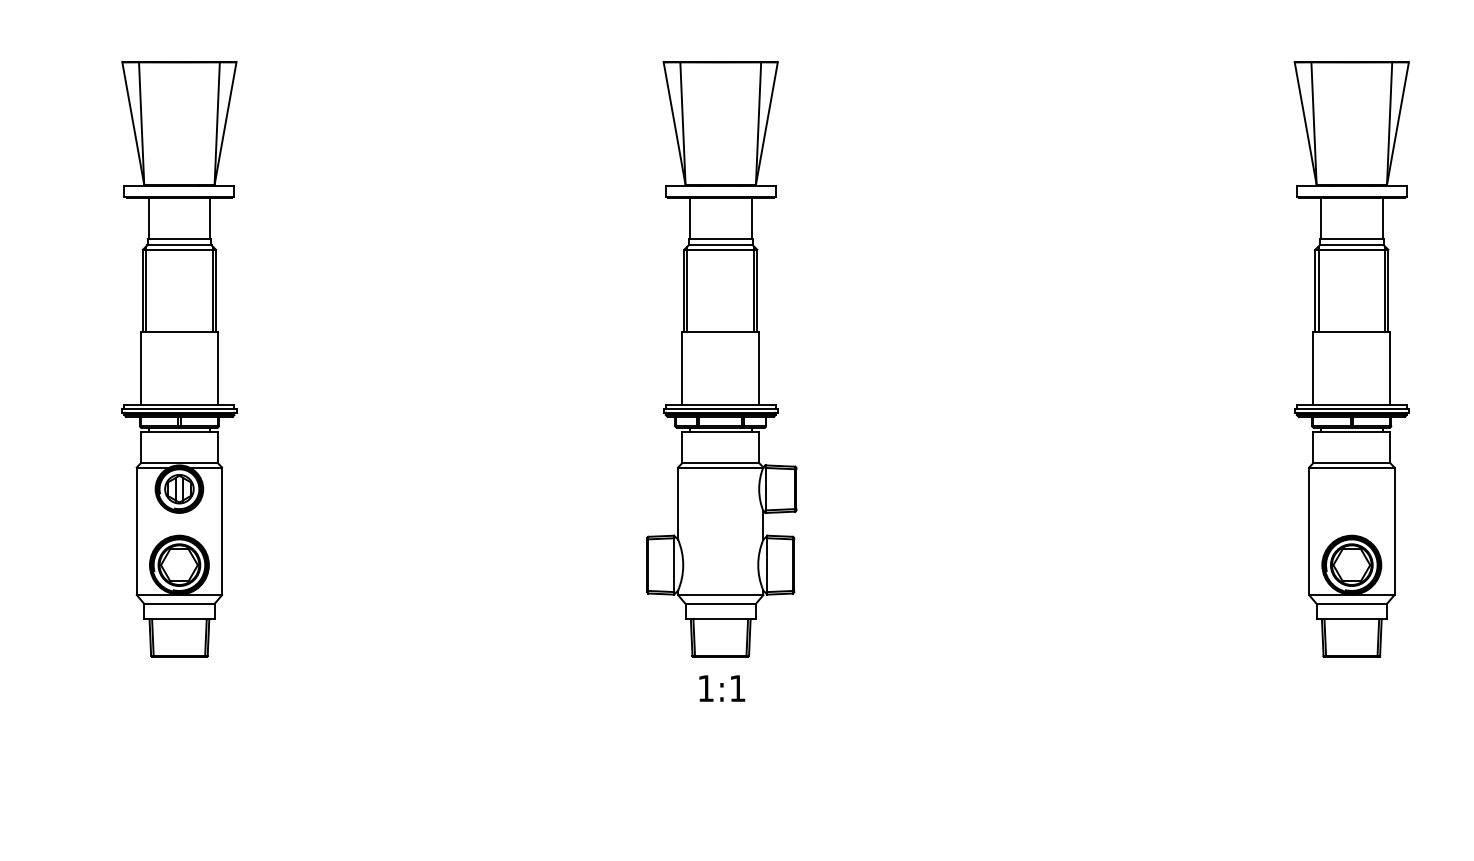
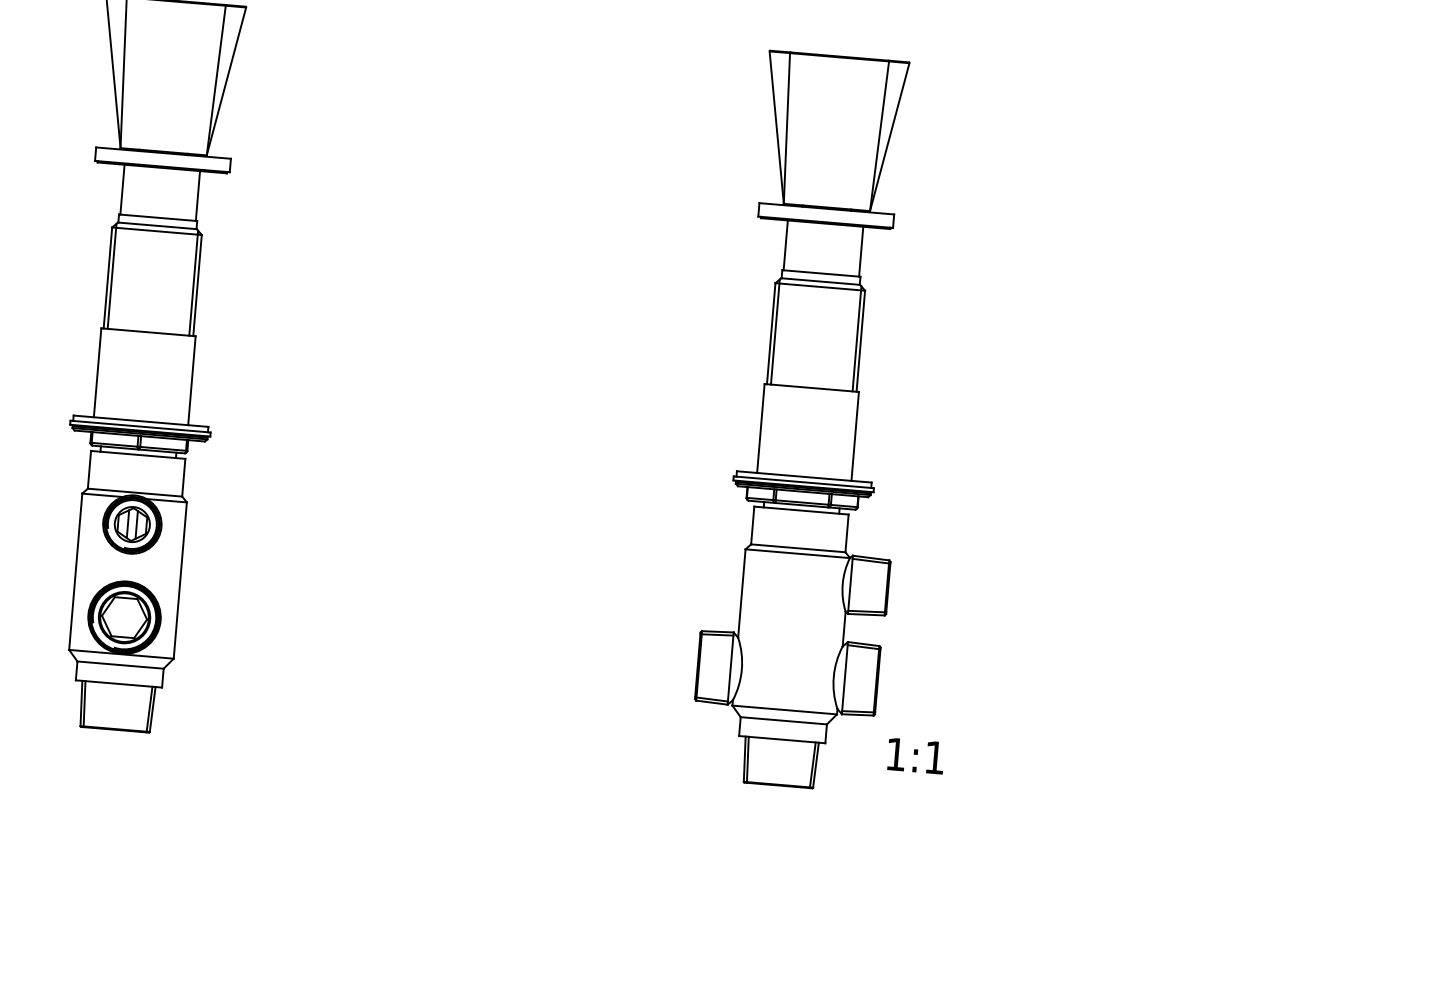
text: (722, 688) -> (916, 756), moved

